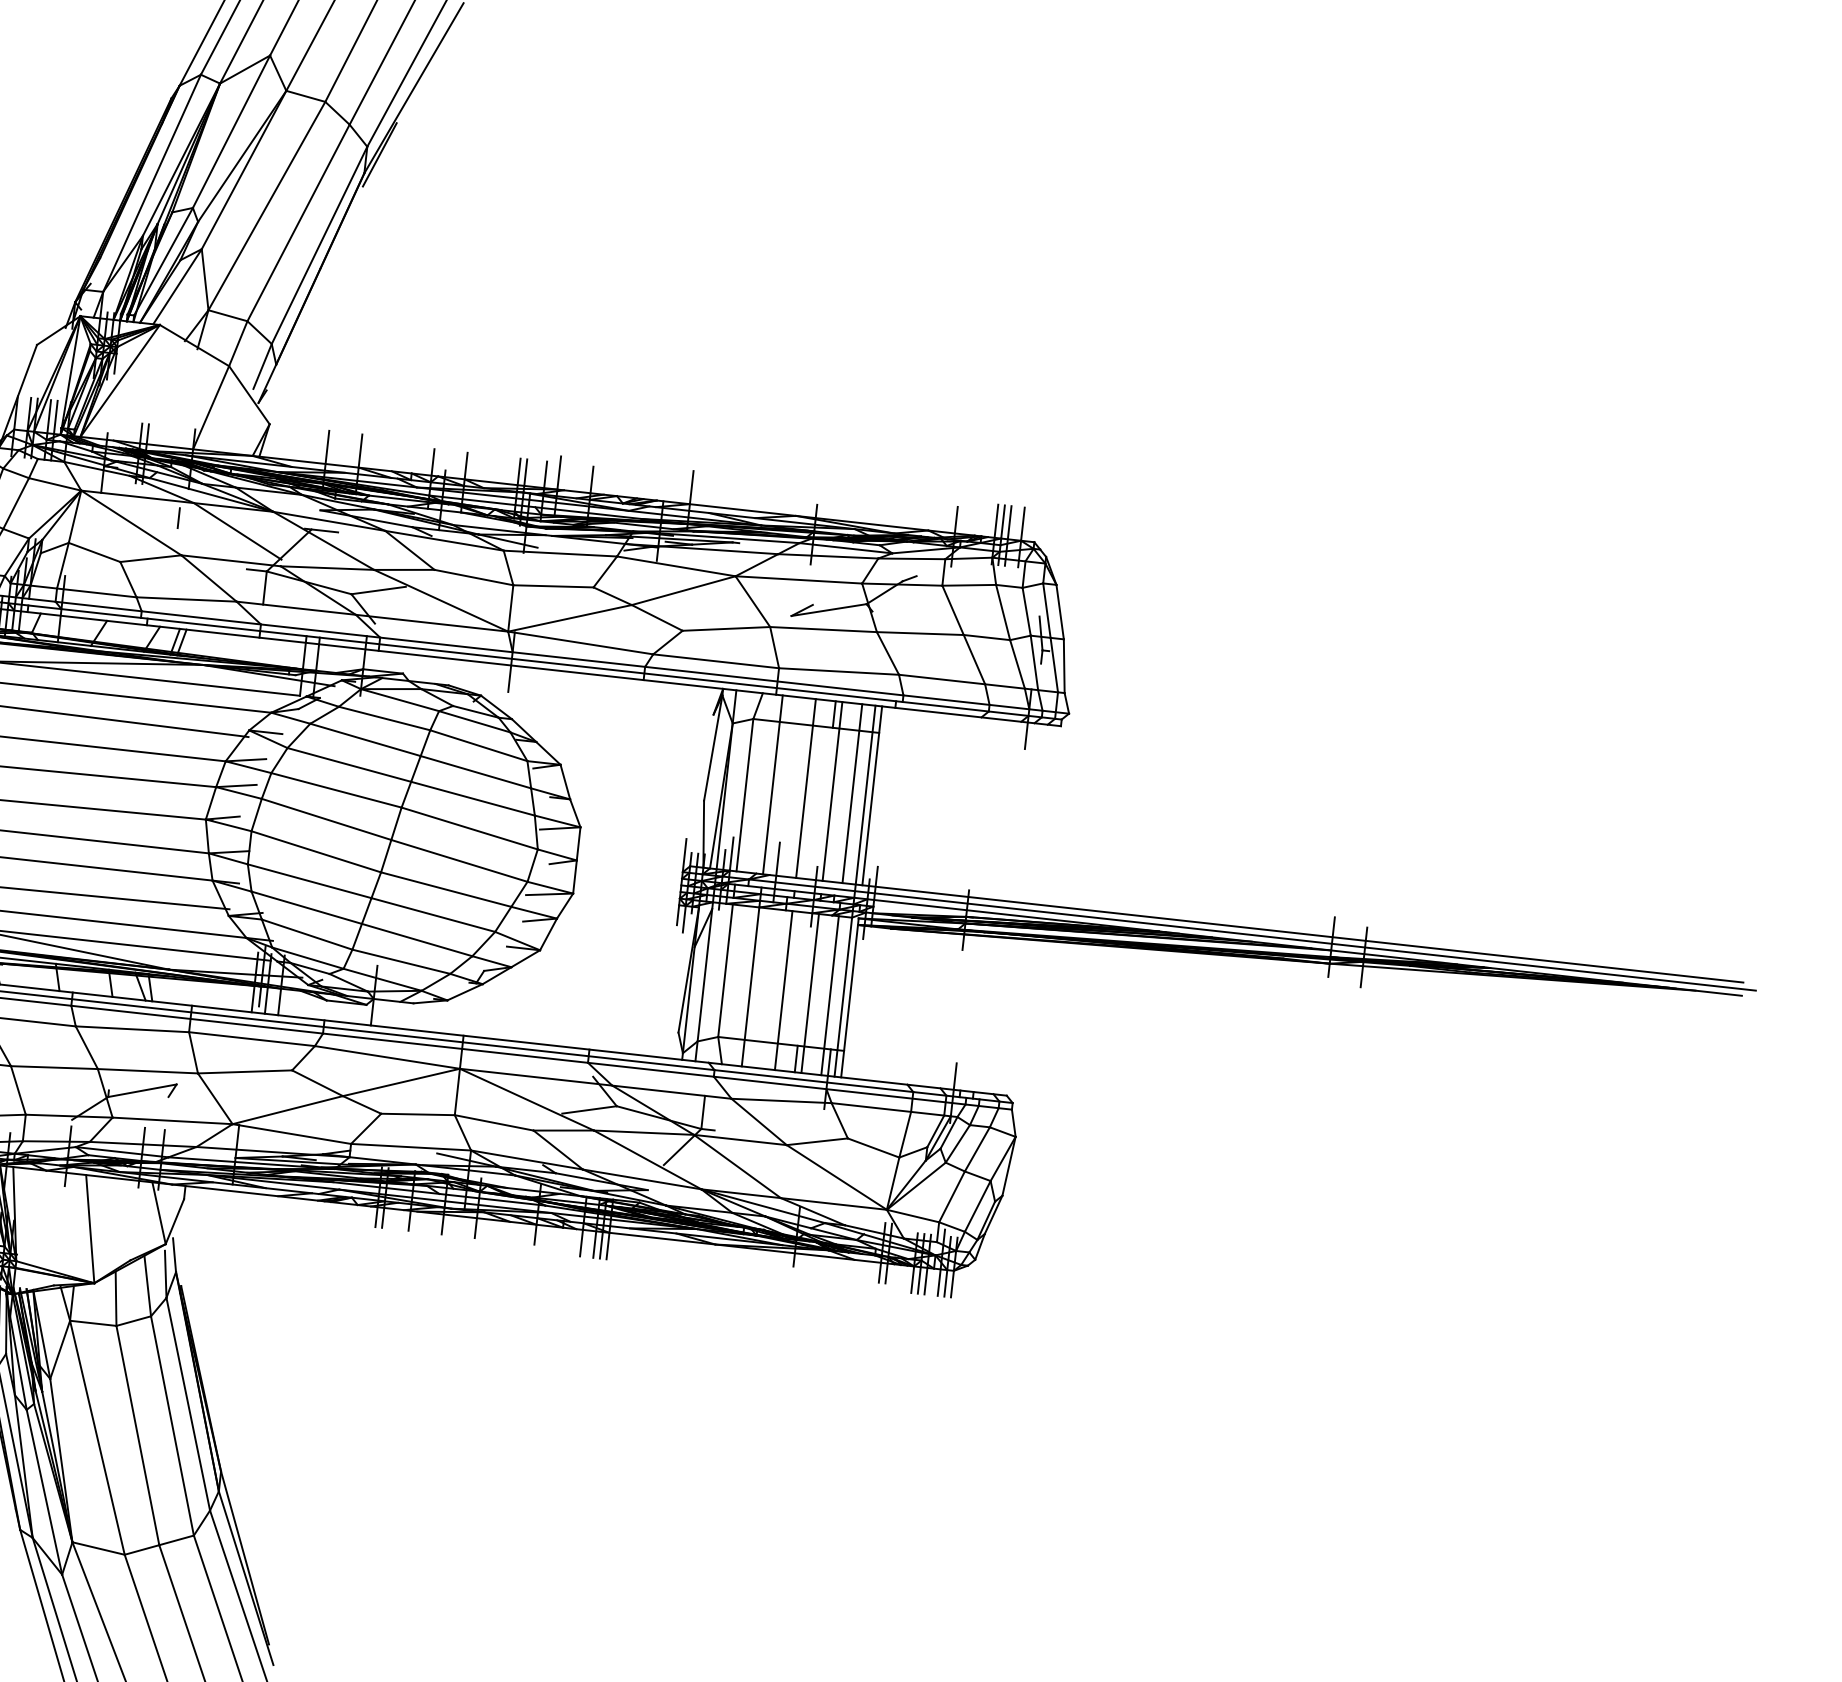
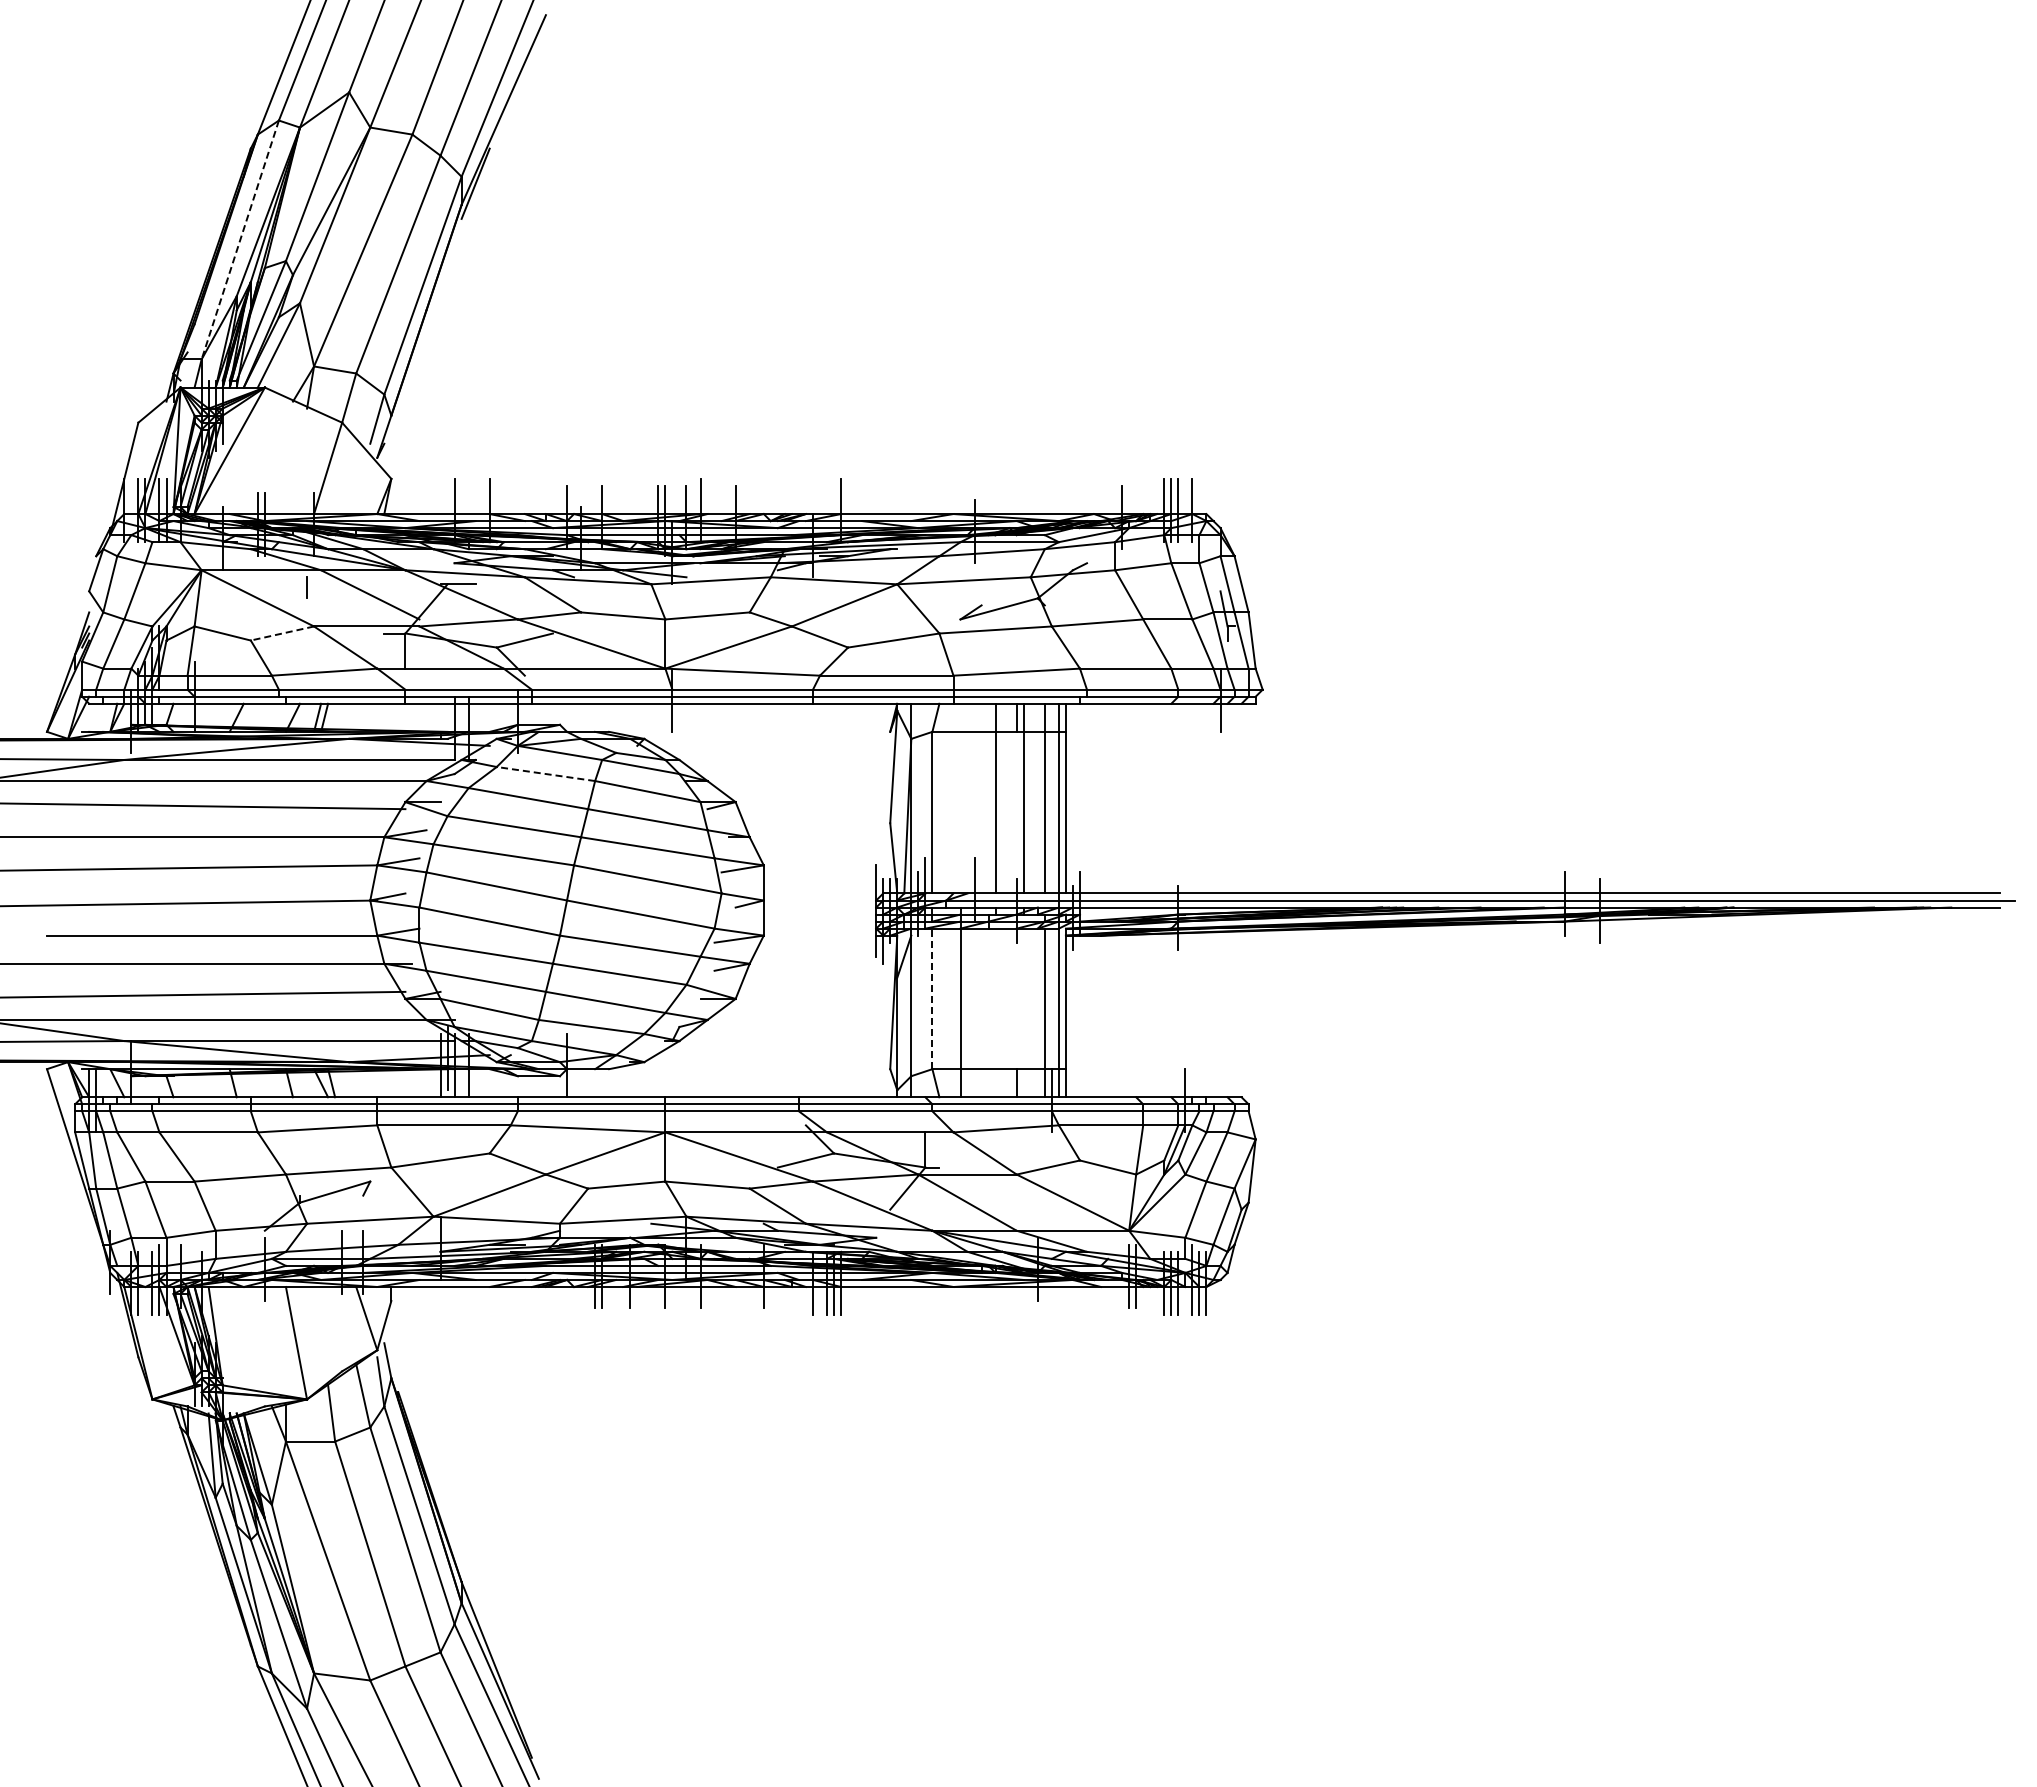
line: (152, 183) -> (240, 240), solid -> dashed
line: (149, 558) -> (281, 633), solid -> dashed
line: (384, 718) -> (545, 774), solid -> dashed
line: (772, 784) -> (960, 798), removed
line: (725, 970) -> (932, 998), solid -> dashed
line: (783, 990) -> (995, 1012), removed
line: (809, 993) -> (1023, 1012), removed

